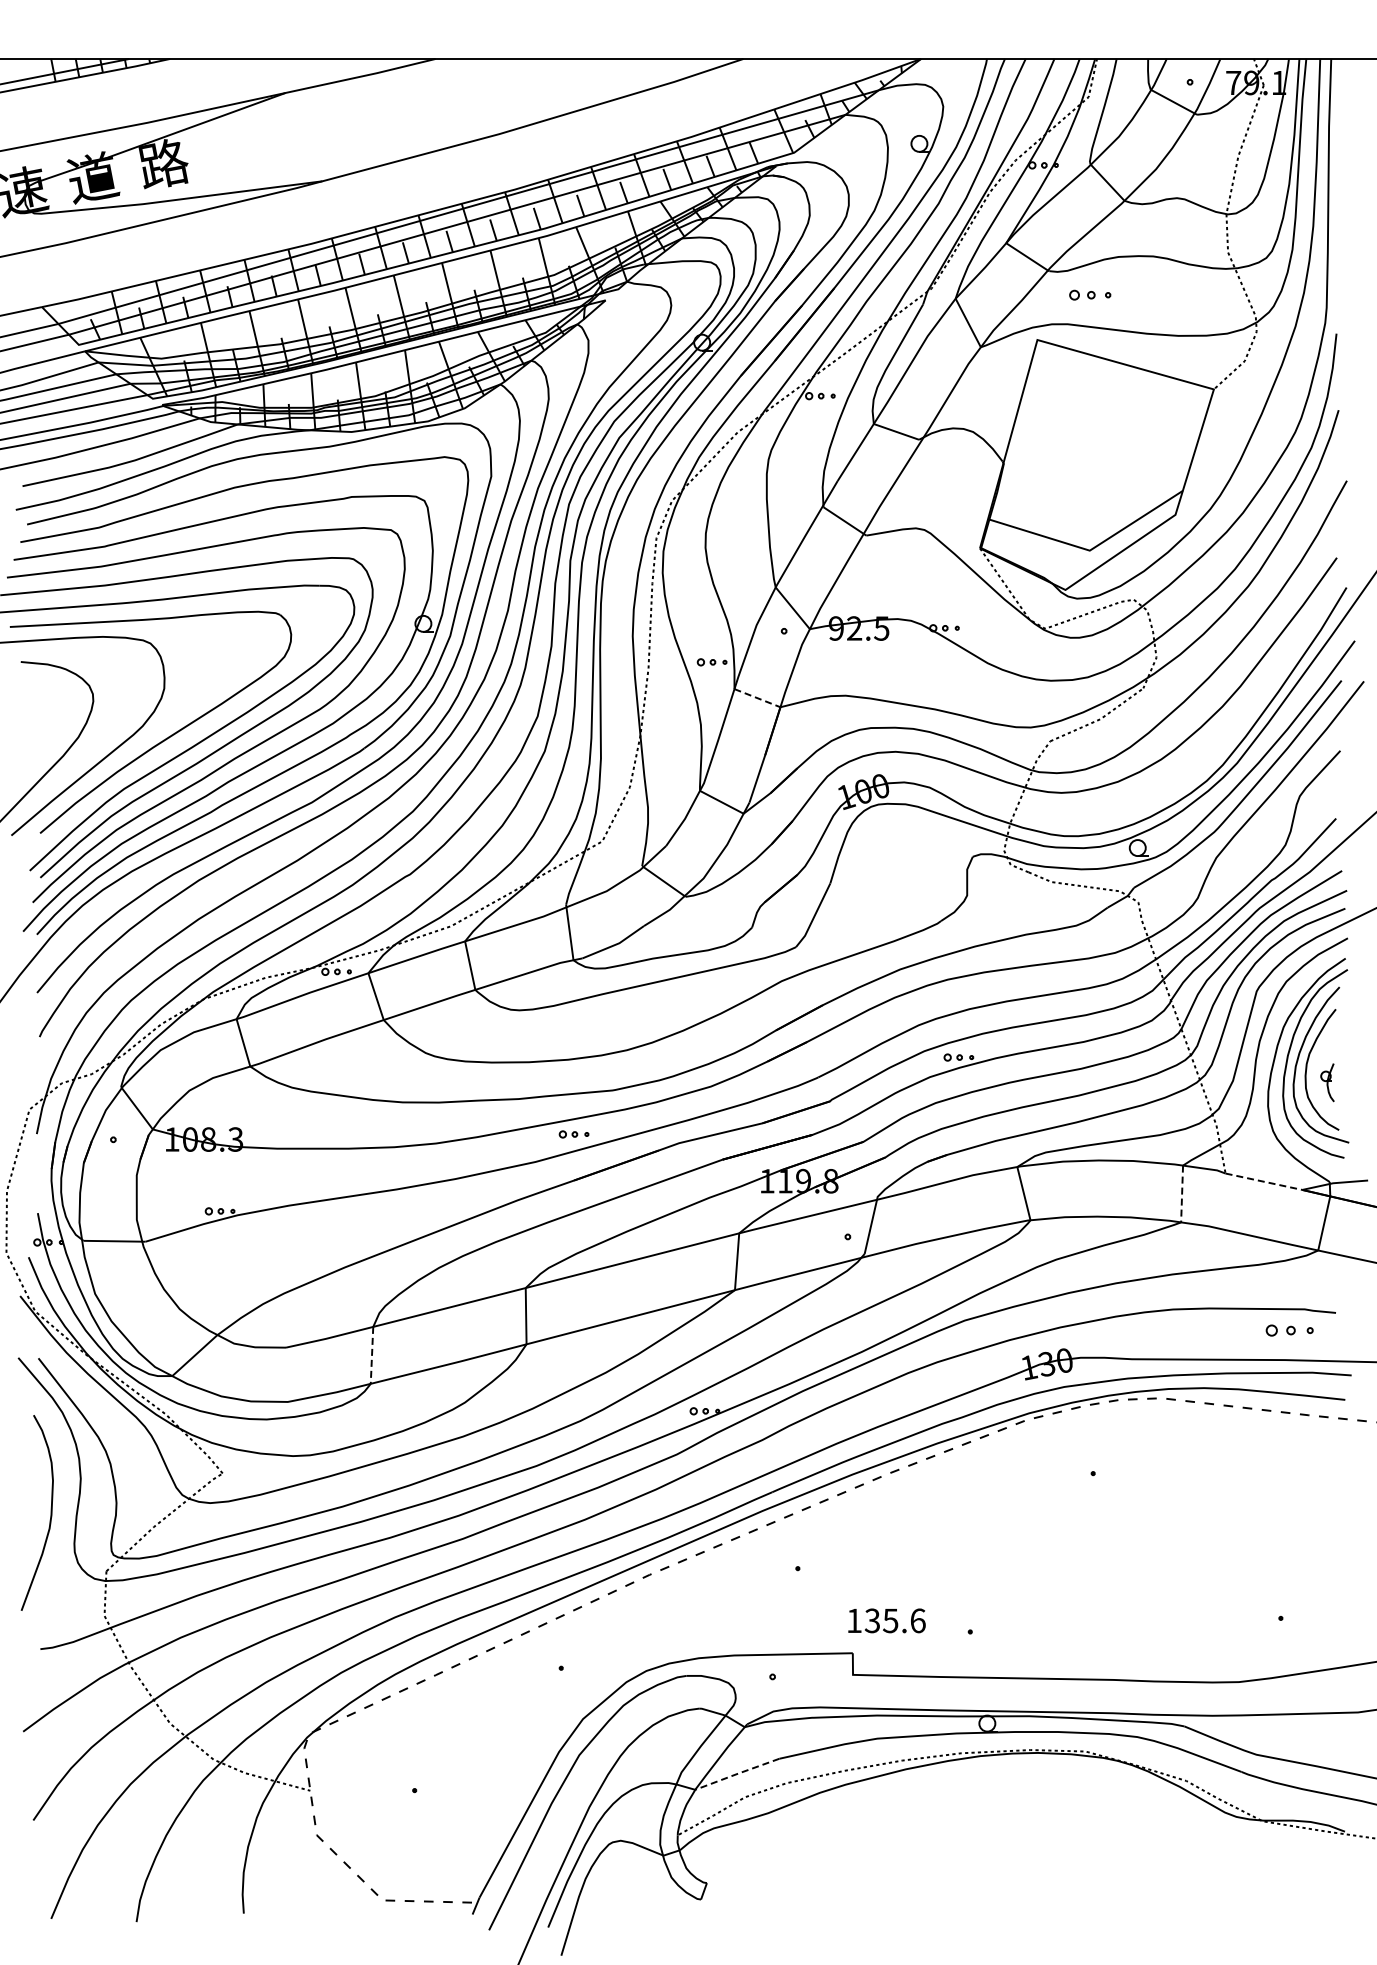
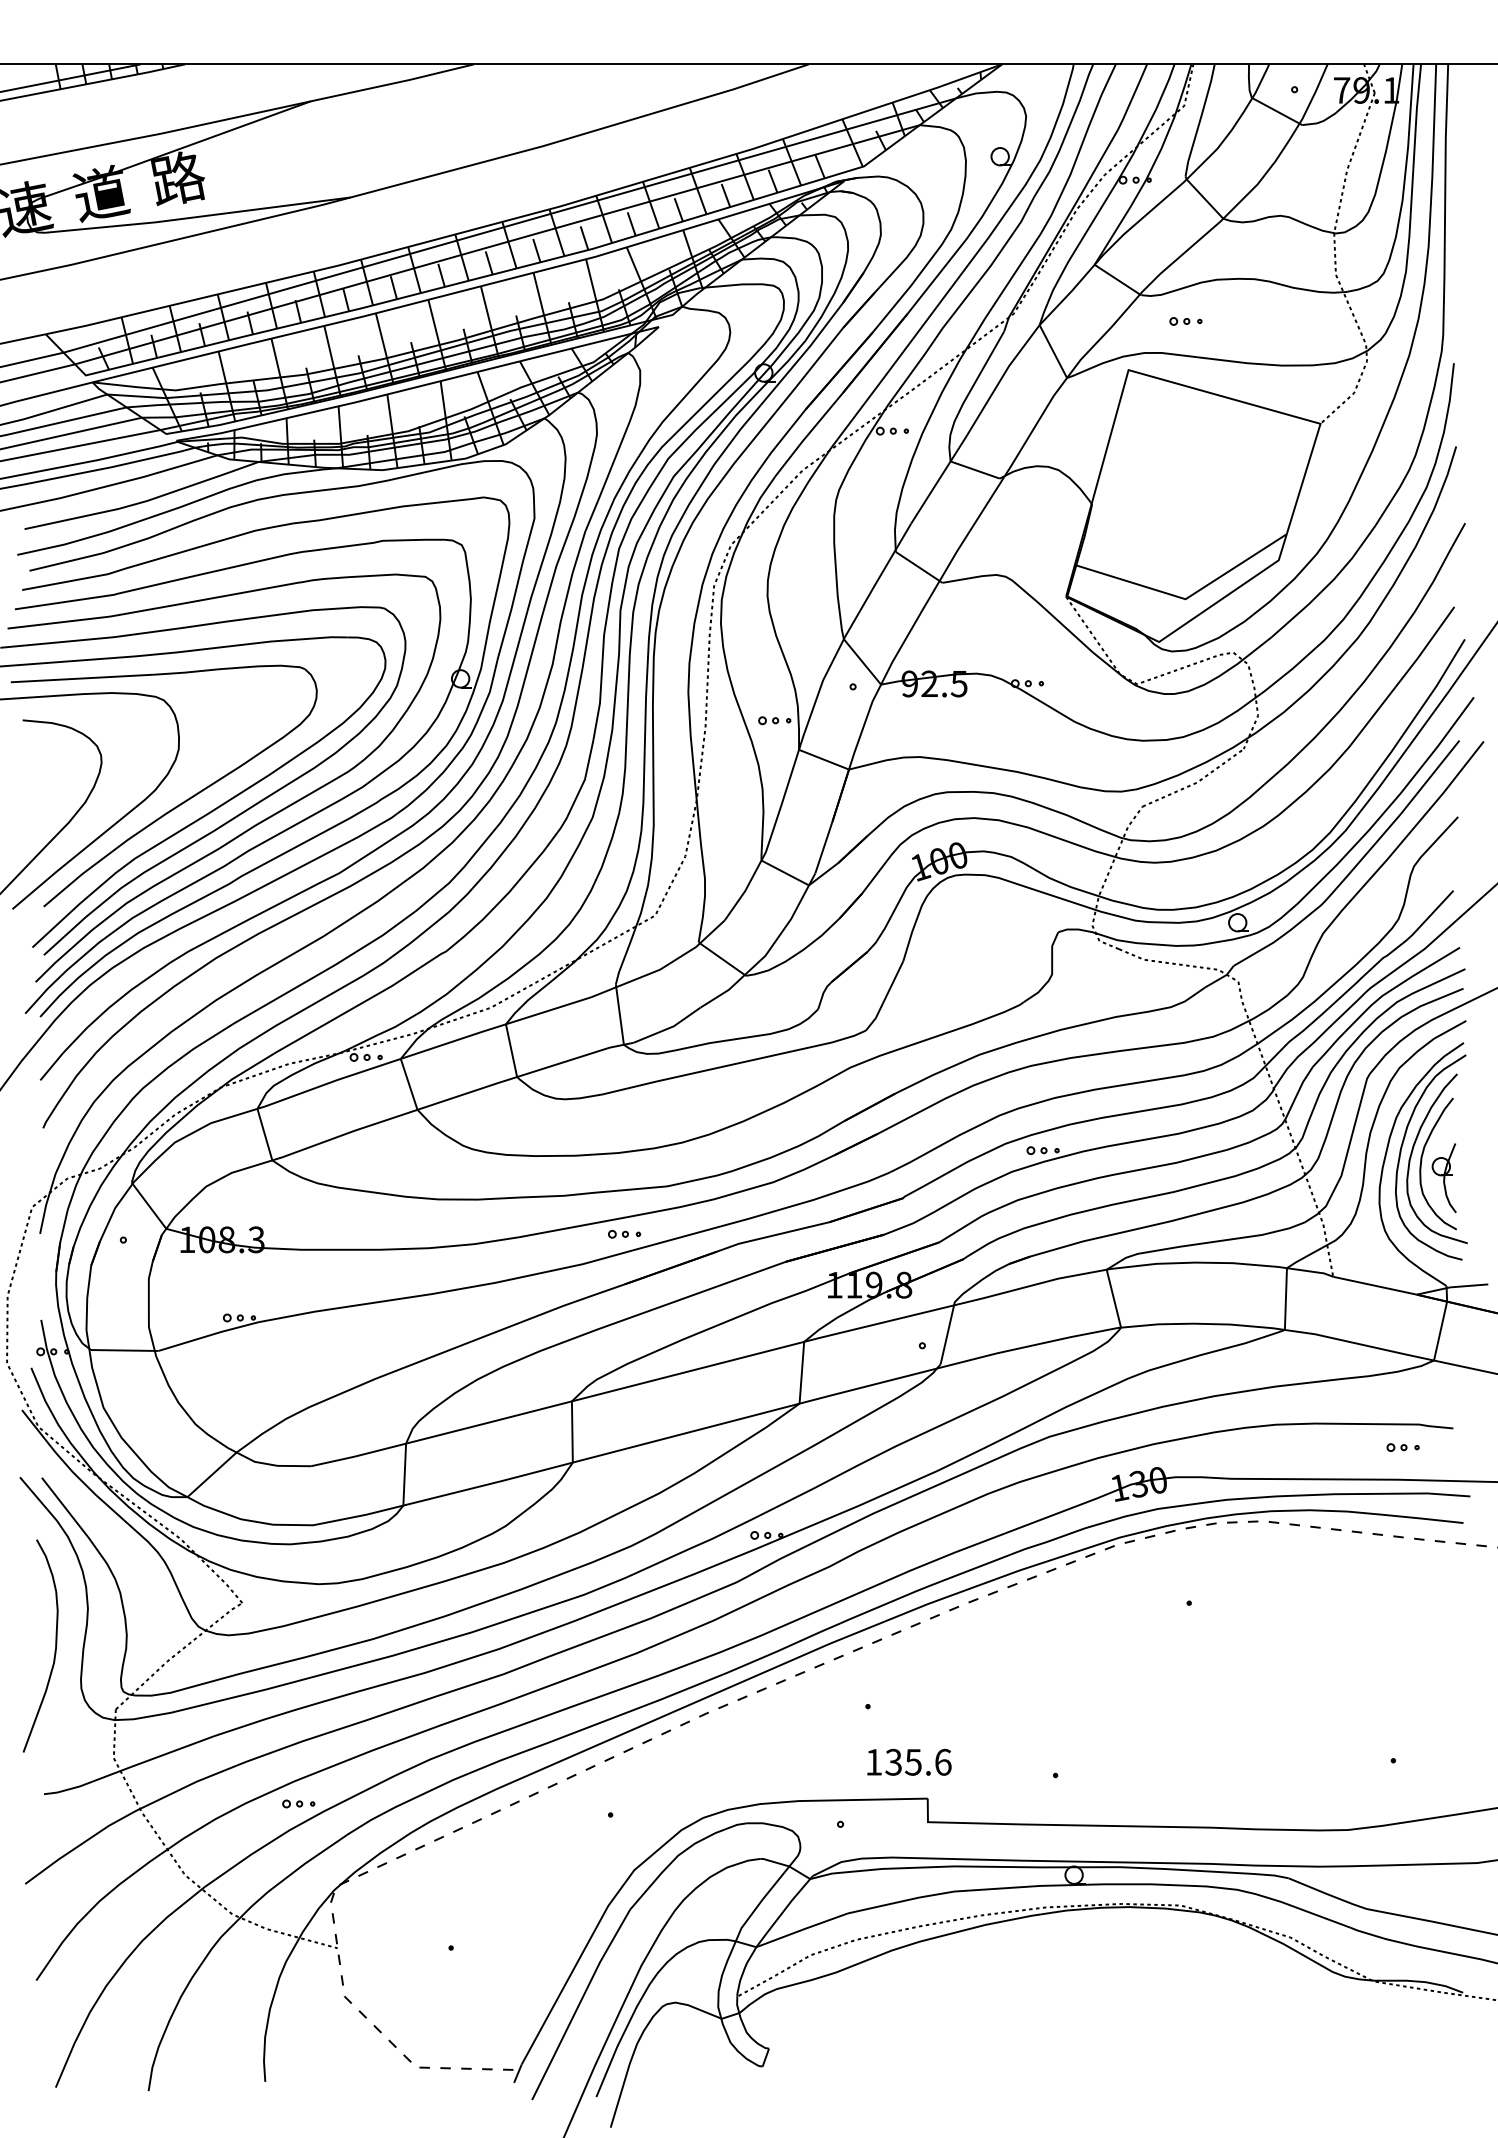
part: (1089, 295) -> (1185, 321), size x0.71
line: (757, 698) -> (824, 760), dashed -> solid
part: (1327, 1082) -> (1444, 1177), size x1.67
line: (1264, 1181) -> (1375, 1285), dashed -> solid
line: (1182, 1194) -> (1286, 1299), dashed -> solid
part: (1289, 1330) -> (1402, 1447), size x0.62
line: (371, 1355) -> (404, 1474), dashed -> solid
text: (886, 1620) -> (908, 1761), moved
part: (274, 1658) -> (298, 1804), added
line: (738, 1773) -> (803, 1929), dashed -> solid

